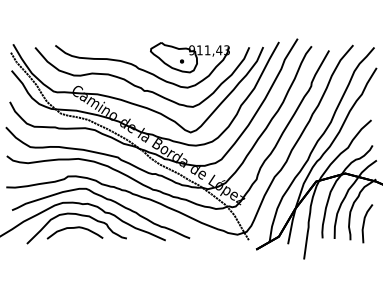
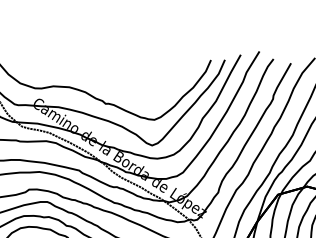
part: (142, 65) -> (103, 78), removed

